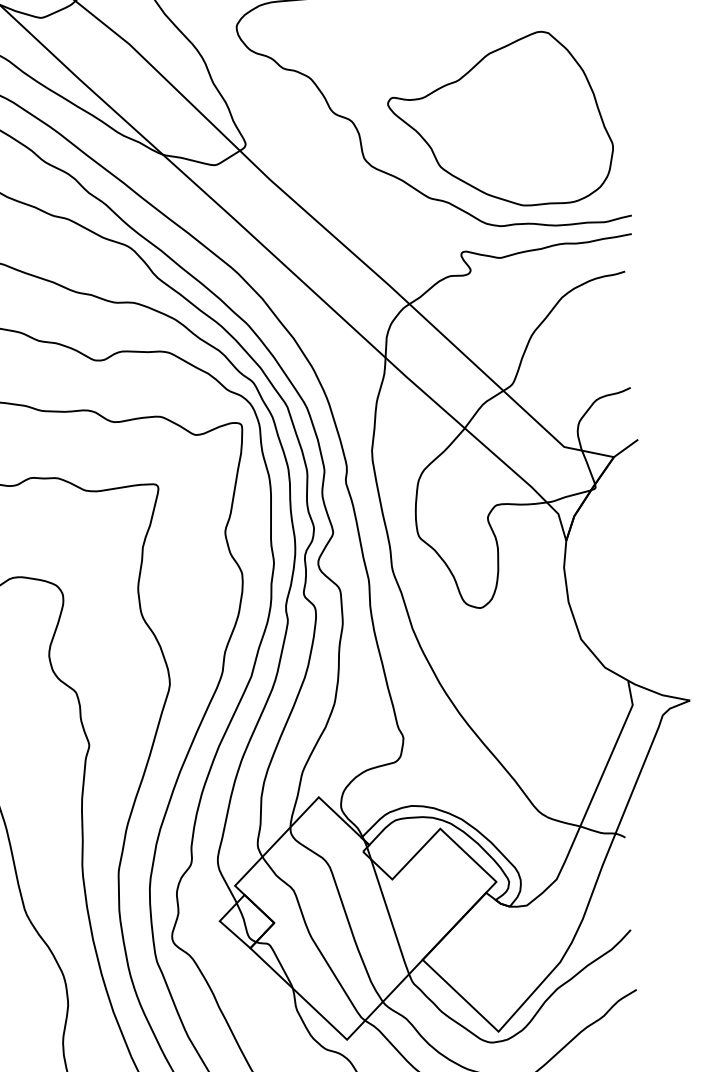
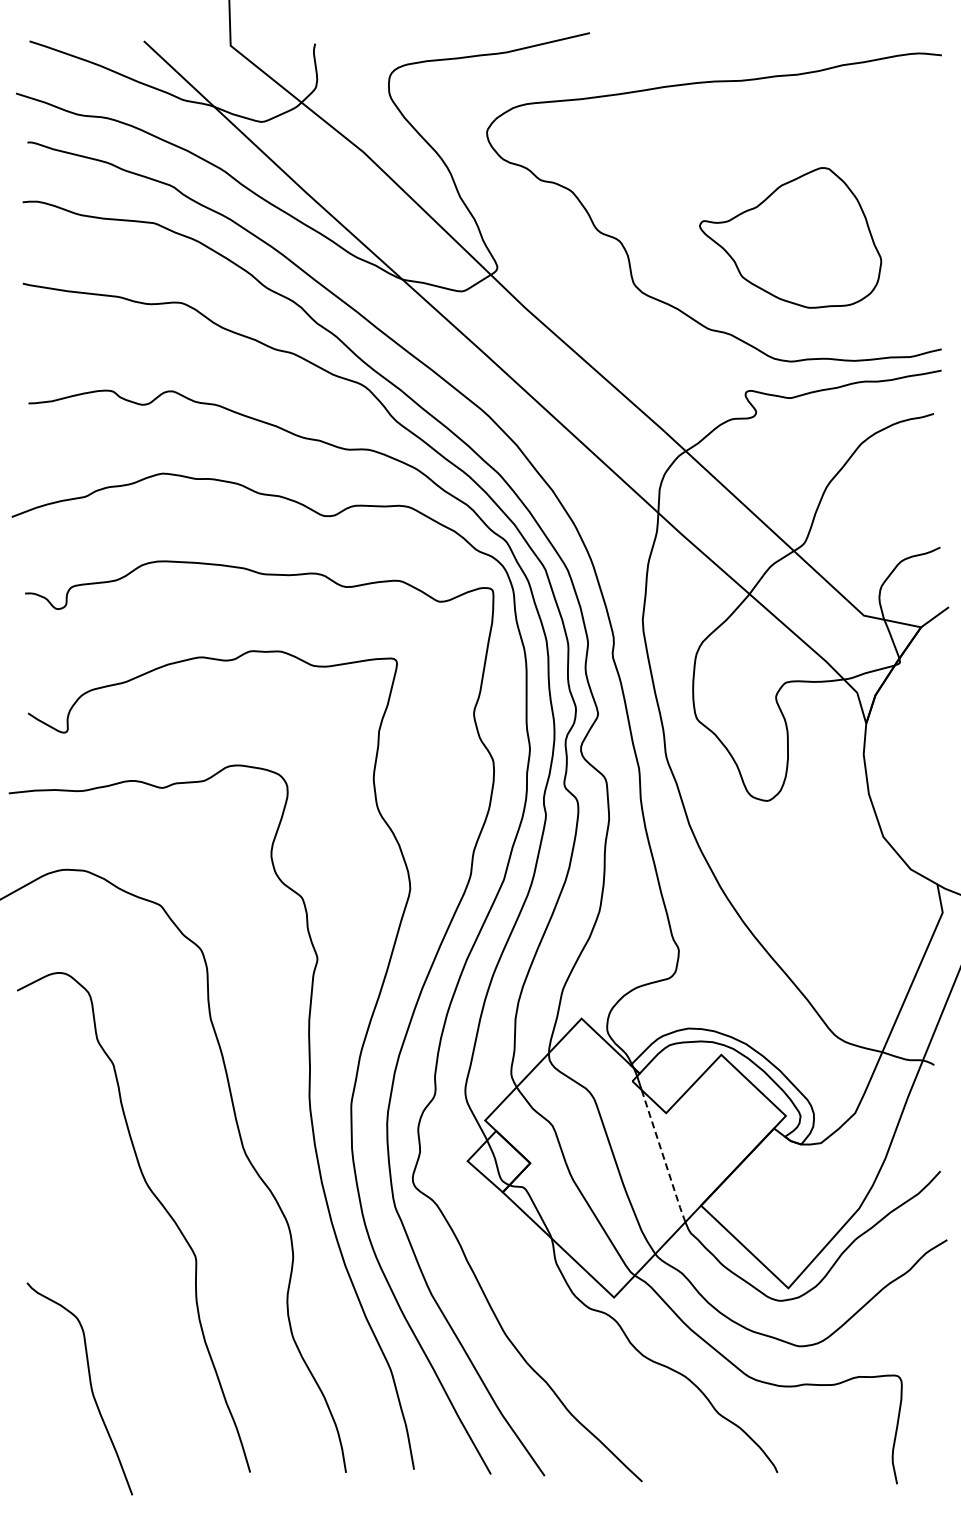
part: (500, 118) -> (790, 237), size x0.7
line: (390, 917) -> (663, 1156), solid -> dashed

